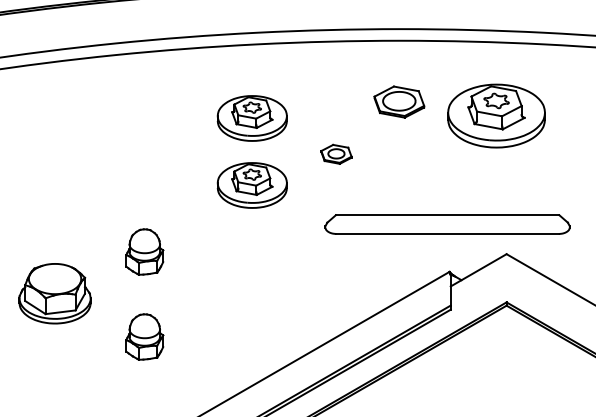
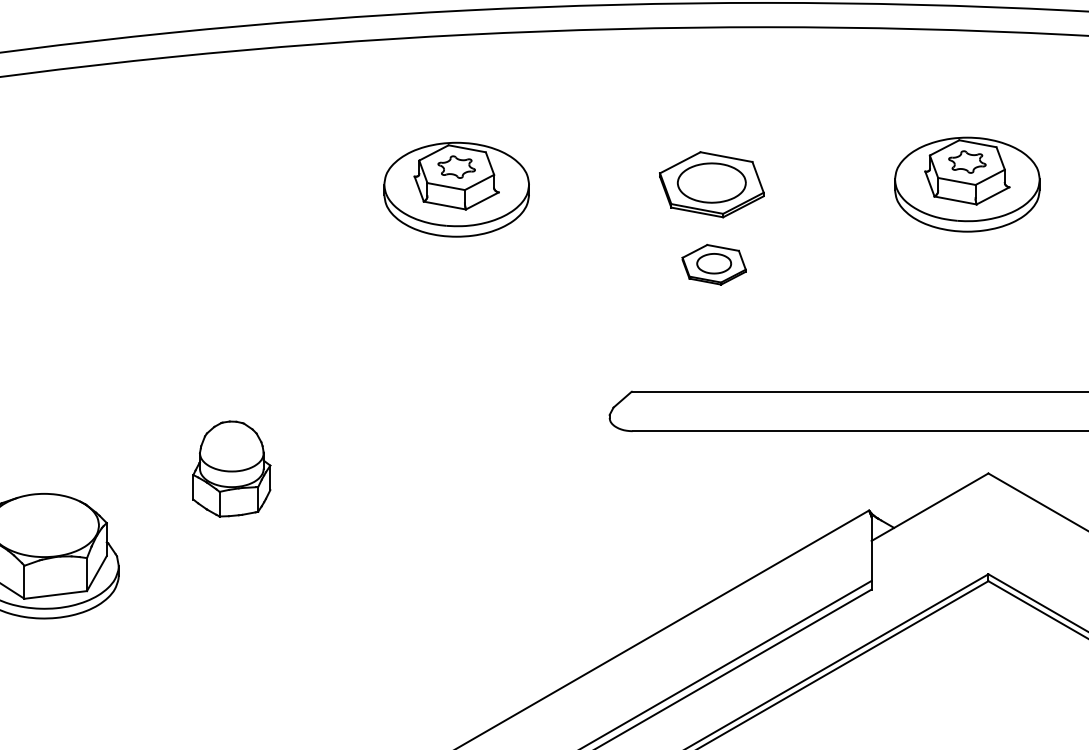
part: (399, 101) -> (712, 183), moved
part: (496, 115) -> (967, 183), size x0.71
part: (336, 153) -> (714, 262), moved
part: (251, 185) -> (454, 329), removed
part: (144, 336) -> (231, 645), removed

